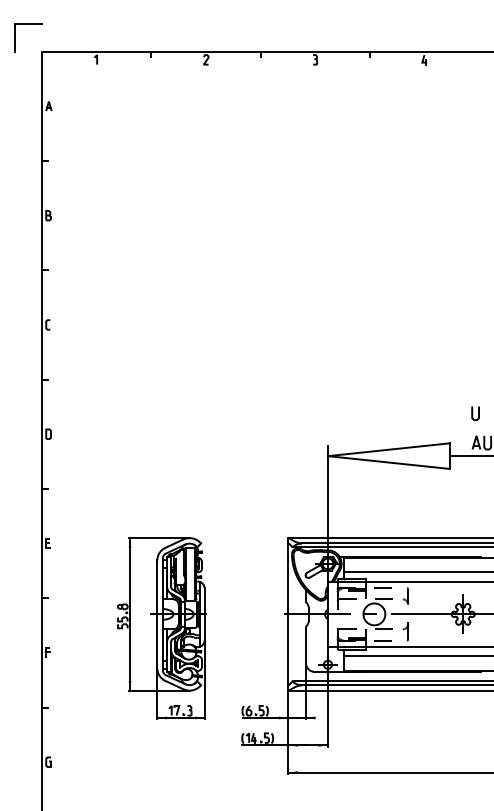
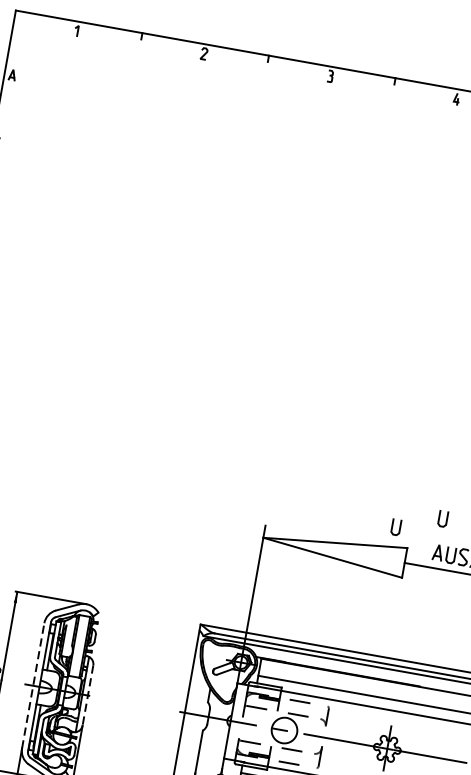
curve: (435, 427) -> (393, 526), added
line: (157, 613) -> (33, 684), solid -> dashed
line: (204, 614) -> (87, 695), solid -> dashed

